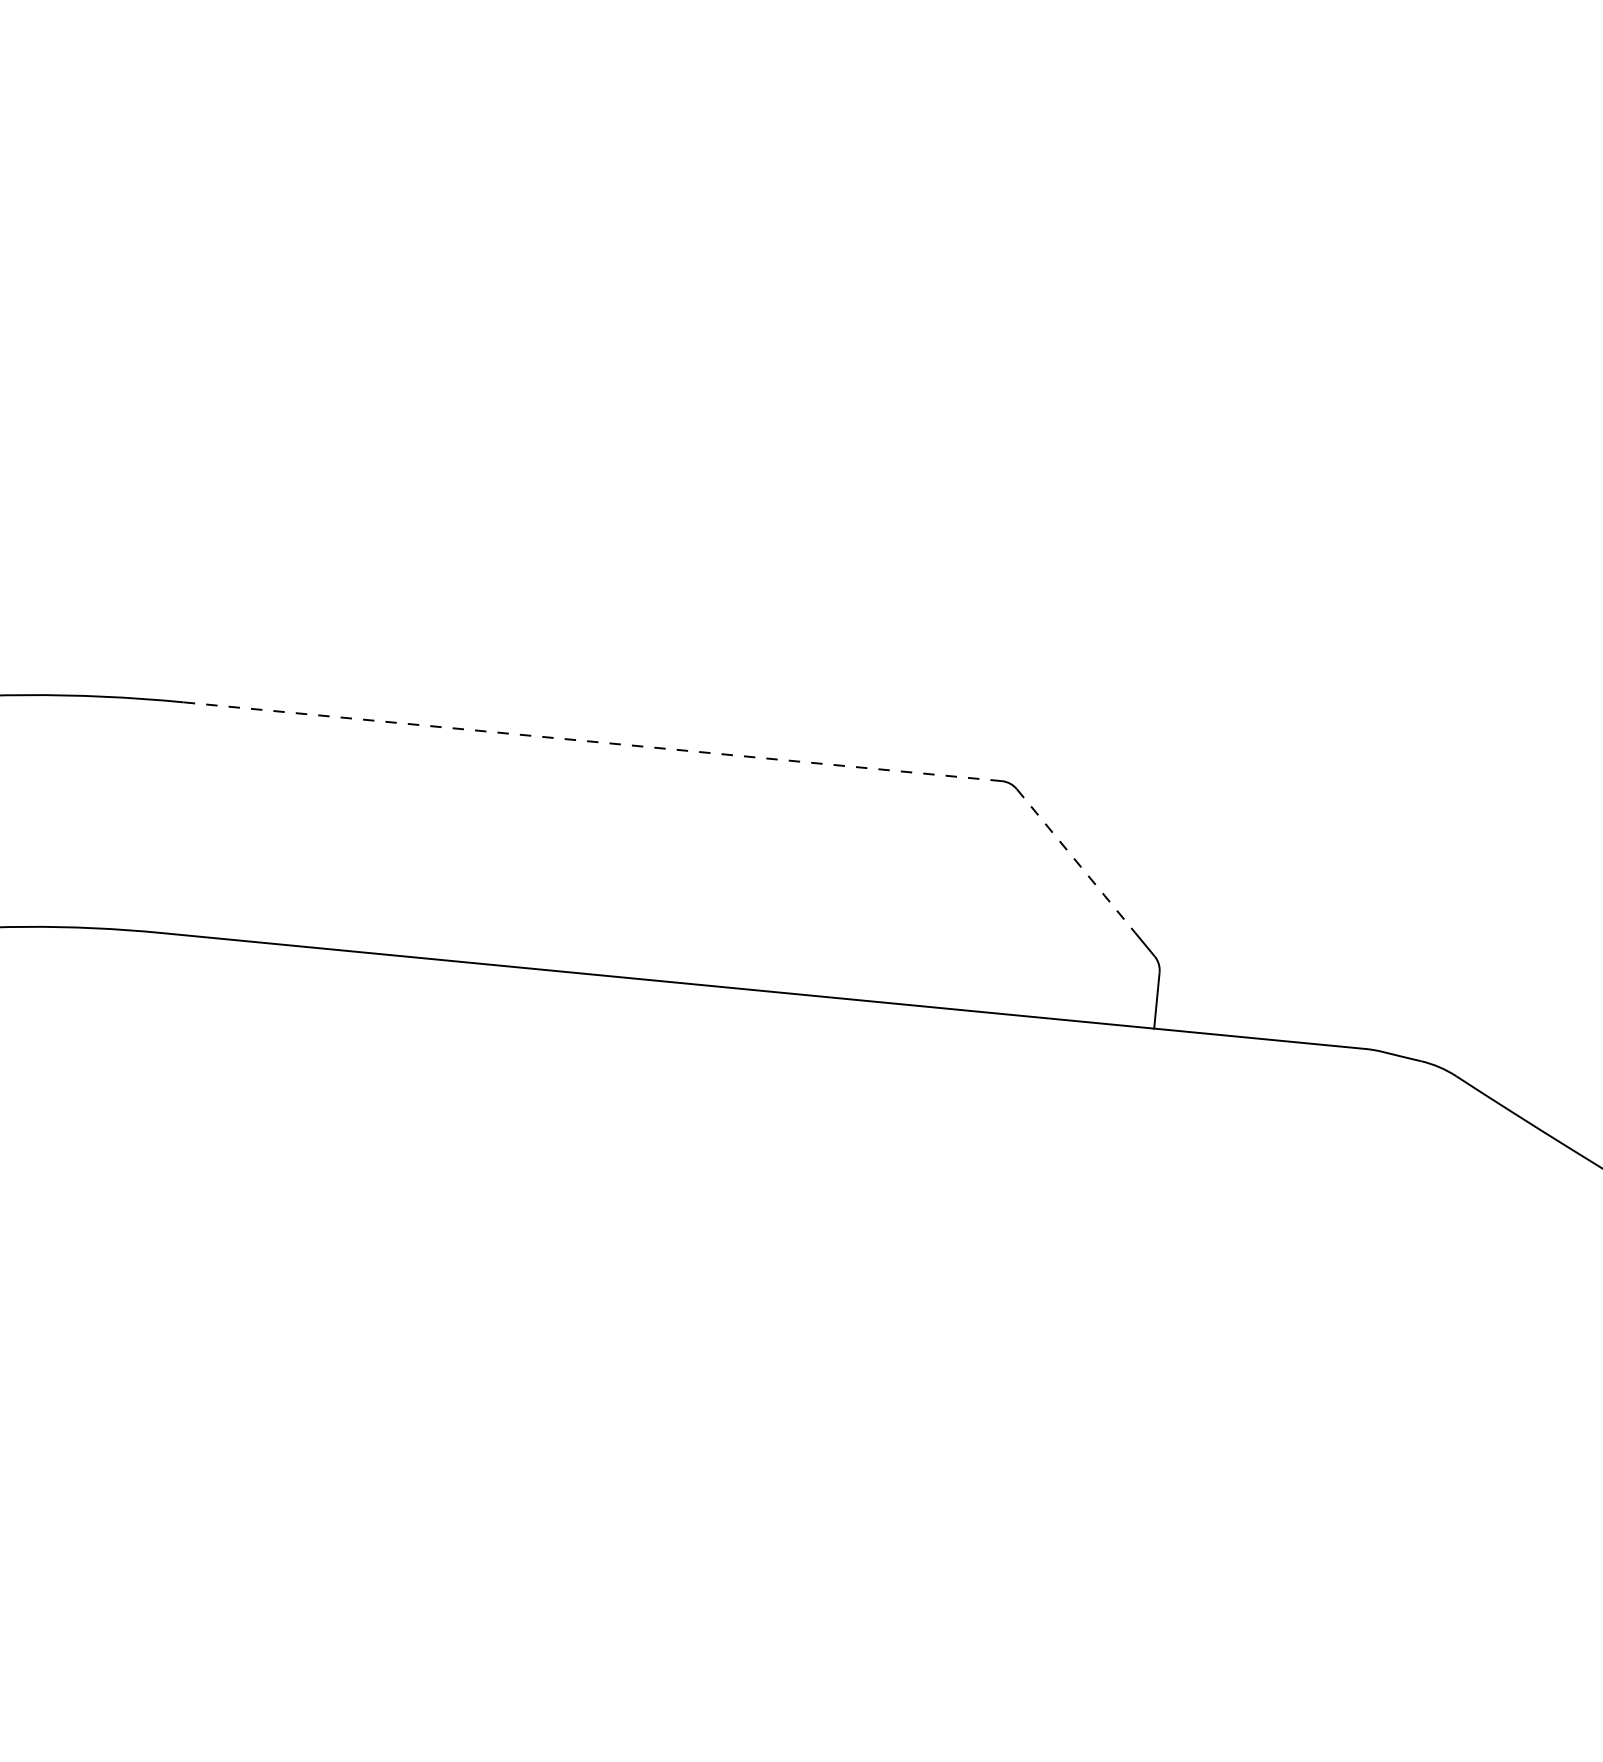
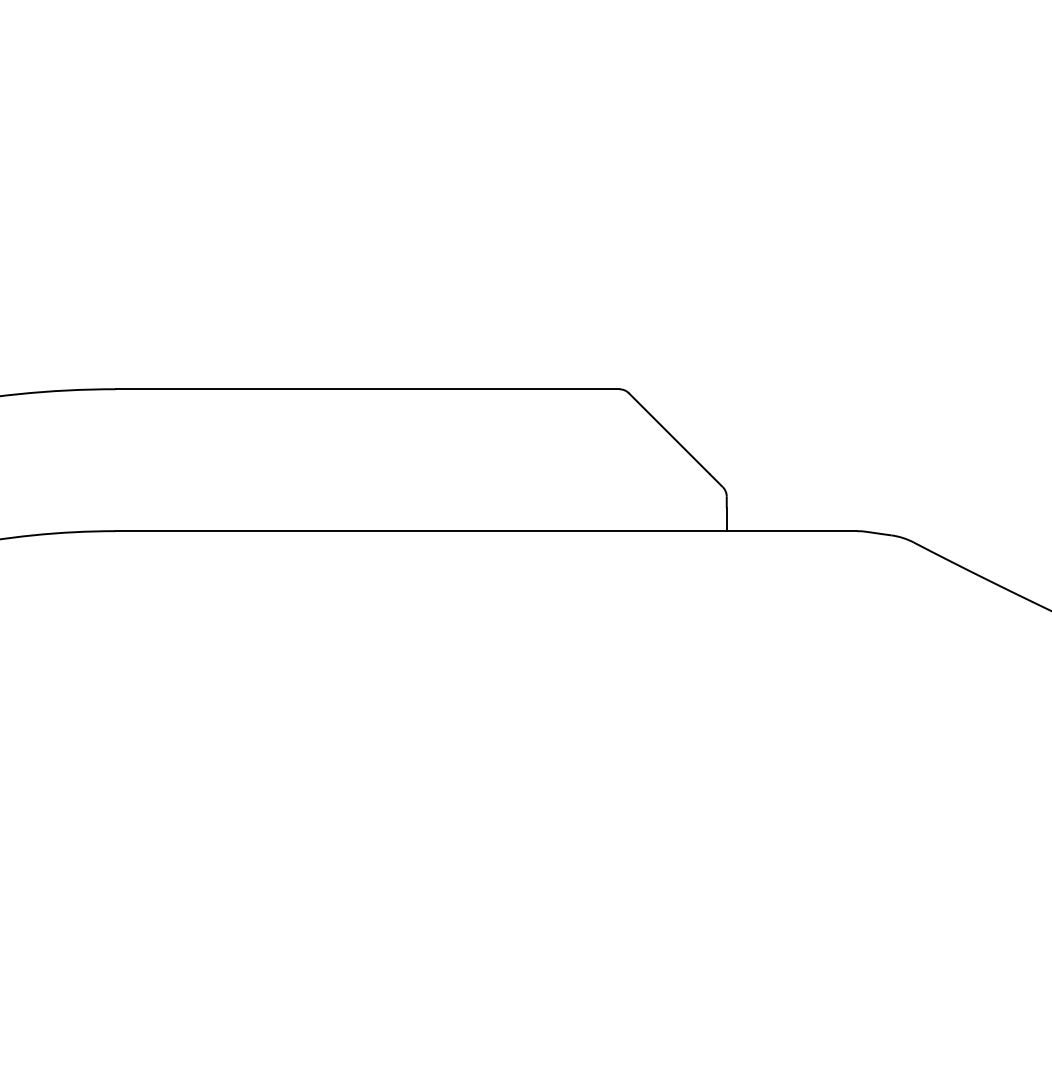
line: (592, 742) -> (367, 389), dashed -> solid
line: (1076, 860) -> (669, 433), dashed -> solid

